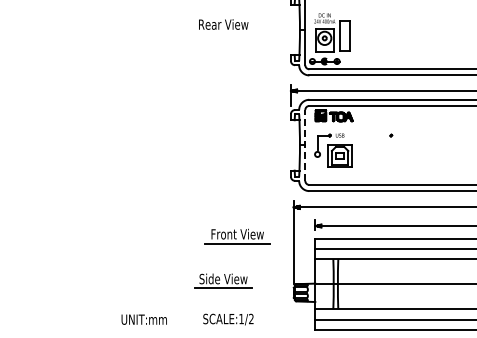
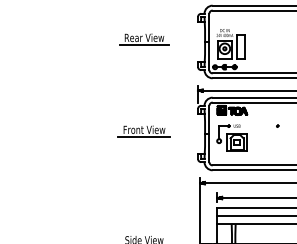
line: (223, 33) -> (144, 44), added
line: (305, 144) -> (209, 133), dashed -> solid
part: (237, 236) -> (144, 131), moved

